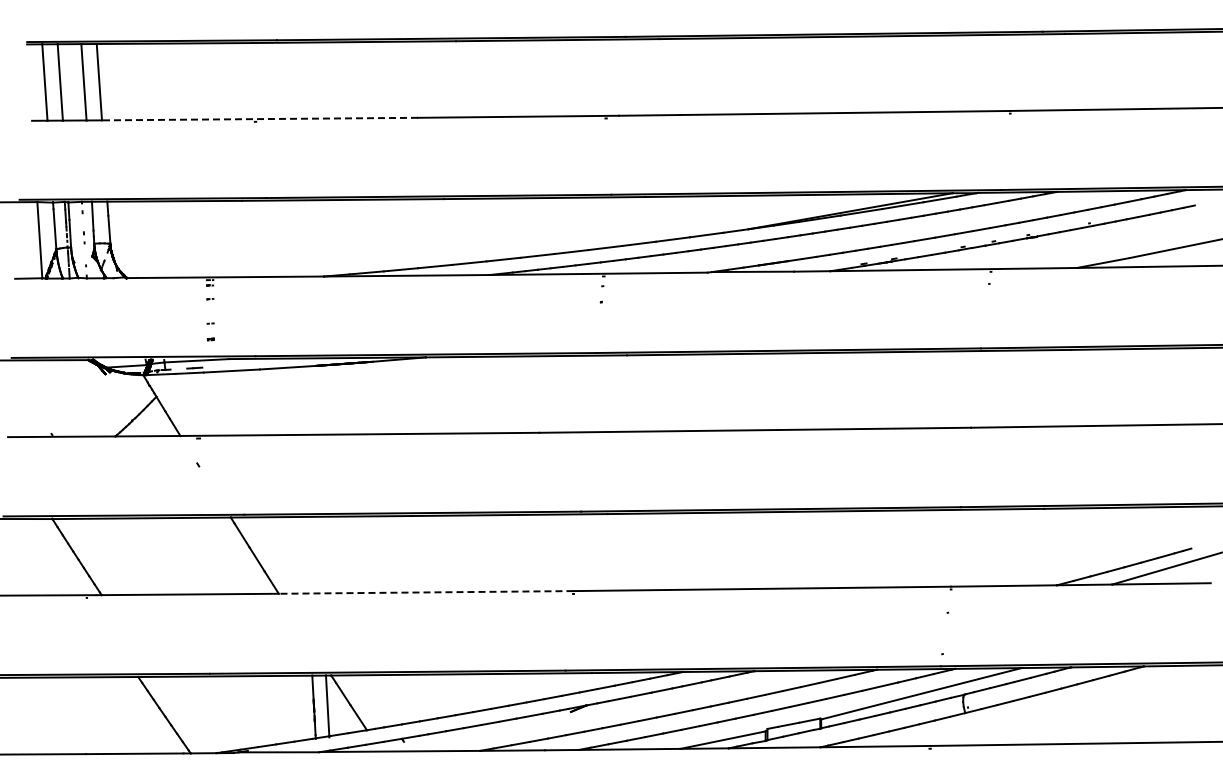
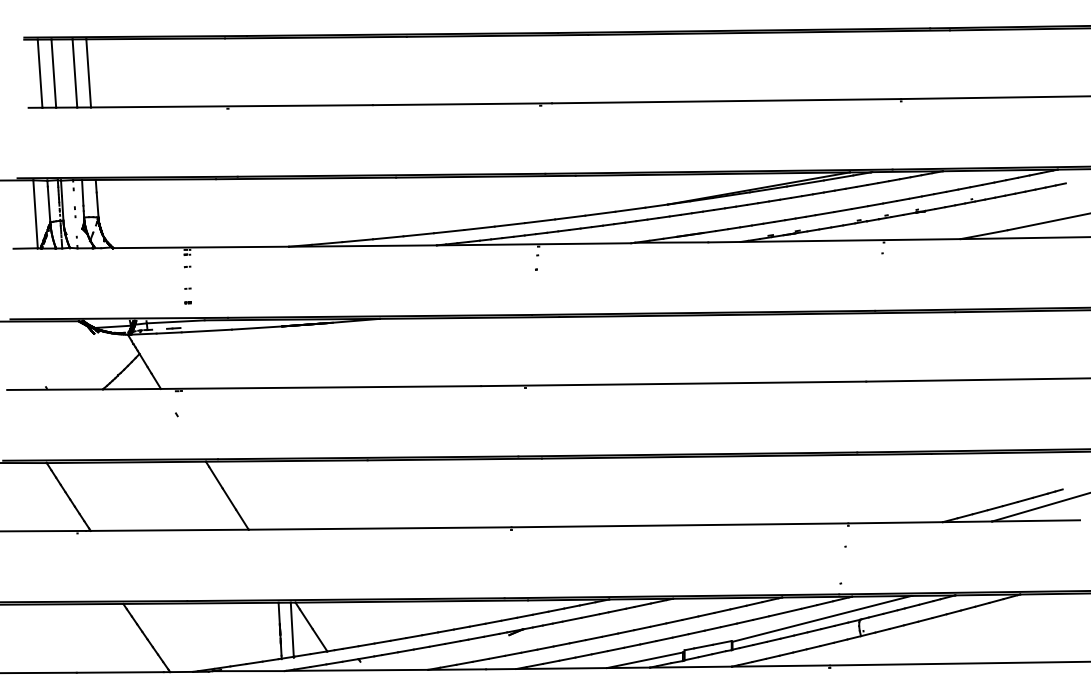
line: (259, 119) -> (231, 106), dashed -> solid
line: (425, 592) -> (379, 528), dashed -> solid

